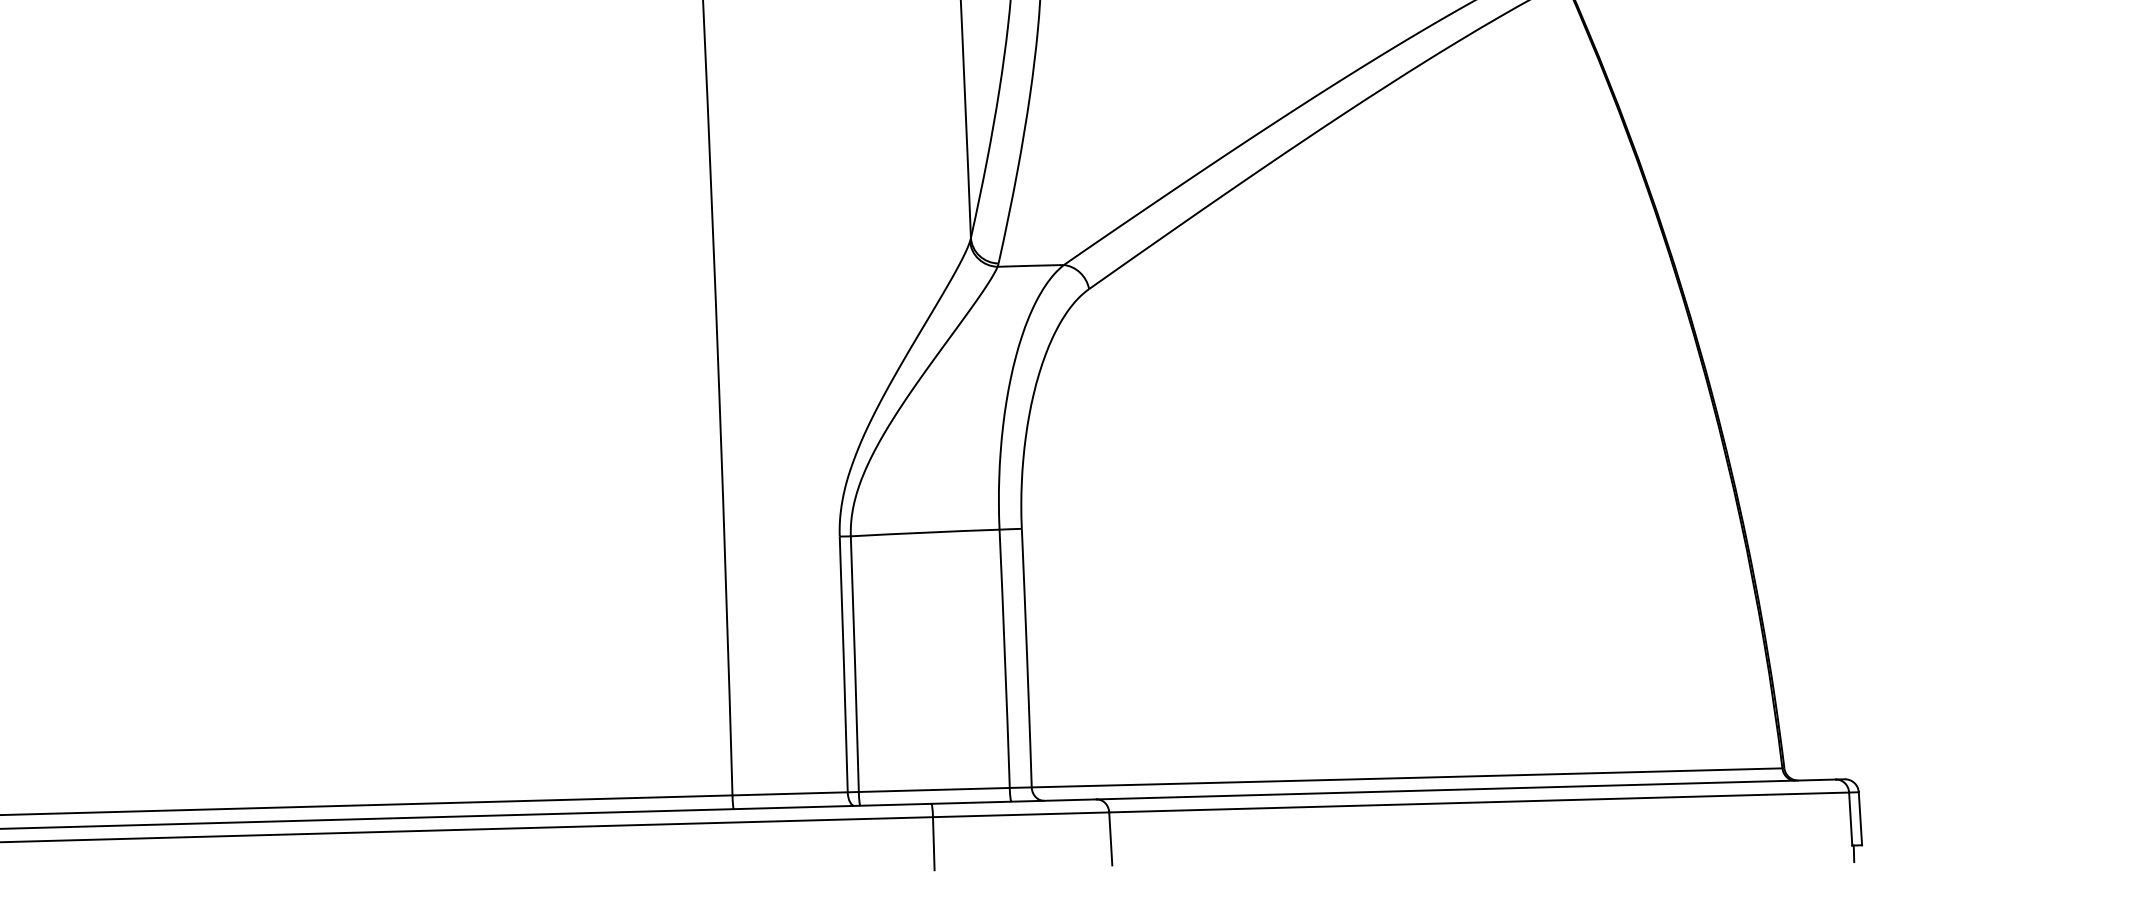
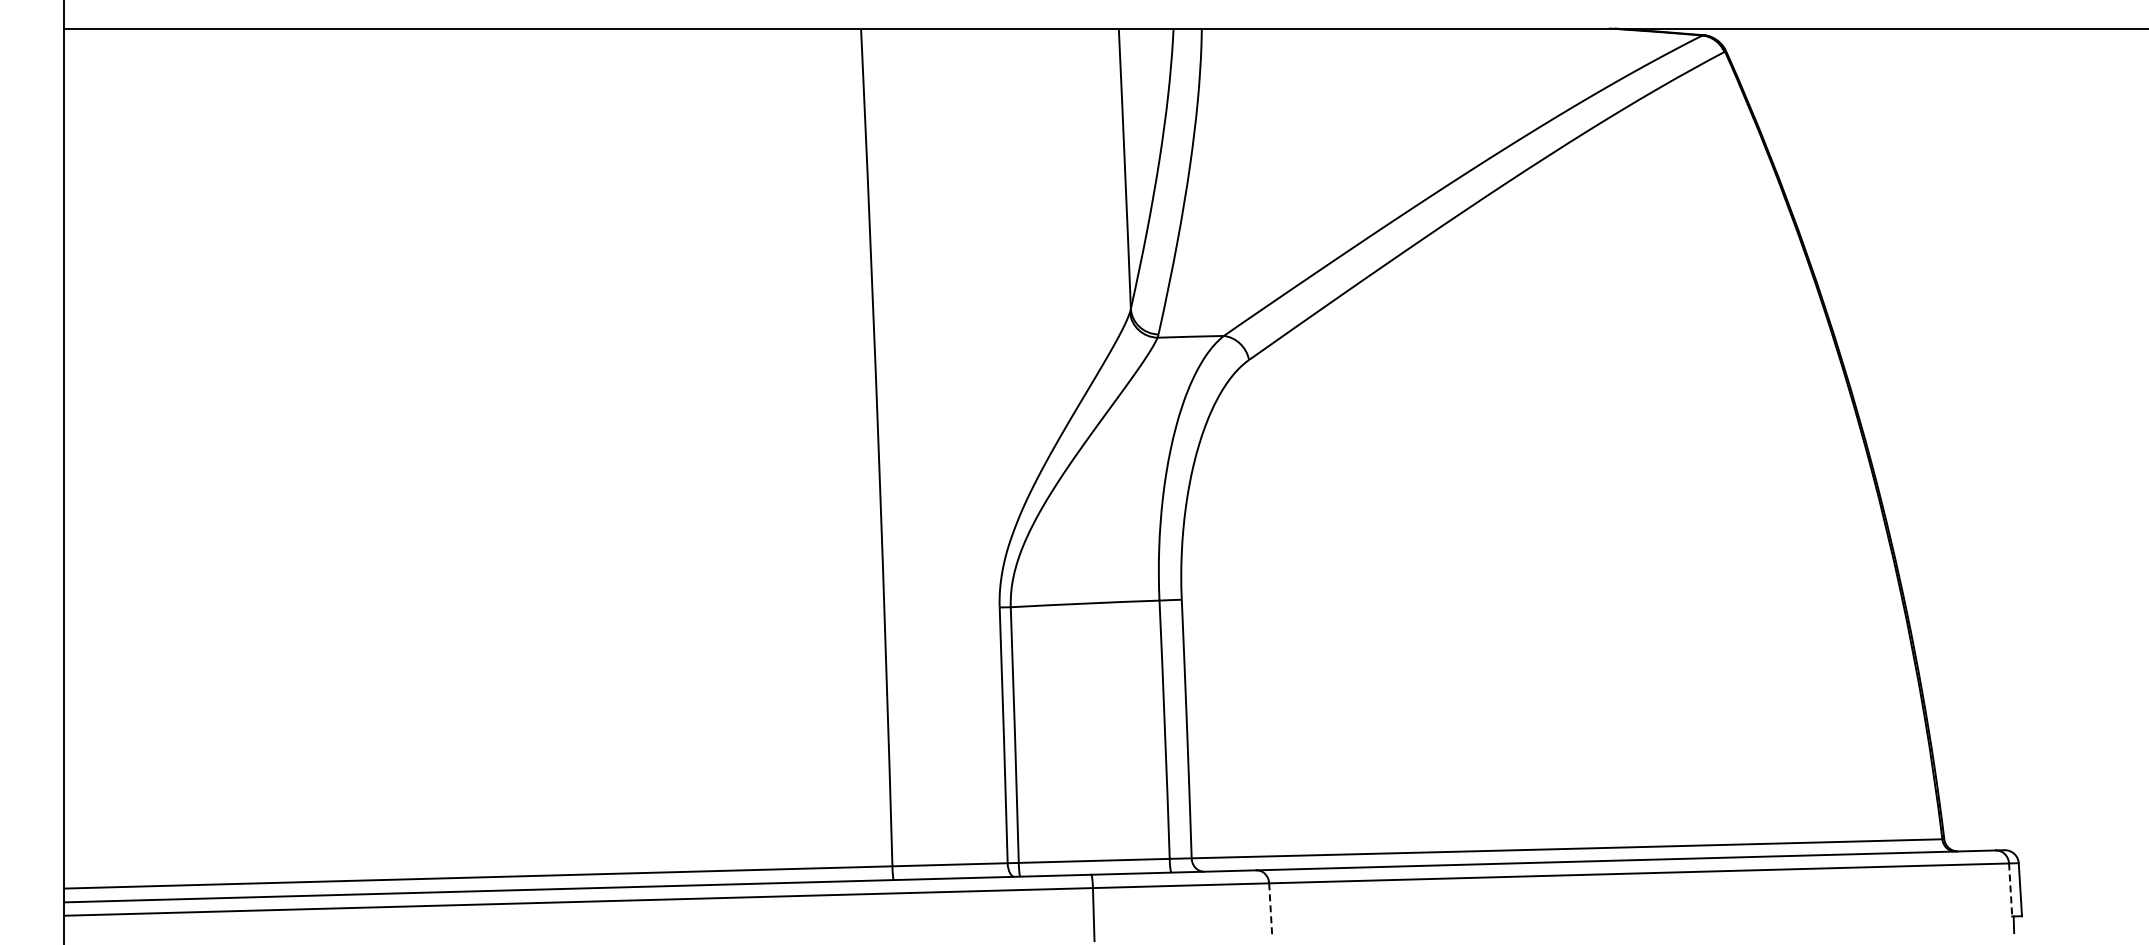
line: (1850, 818) -> (2010, 889), solid -> dashed
line: (1110, 838) -> (1270, 909), solid -> dashed

